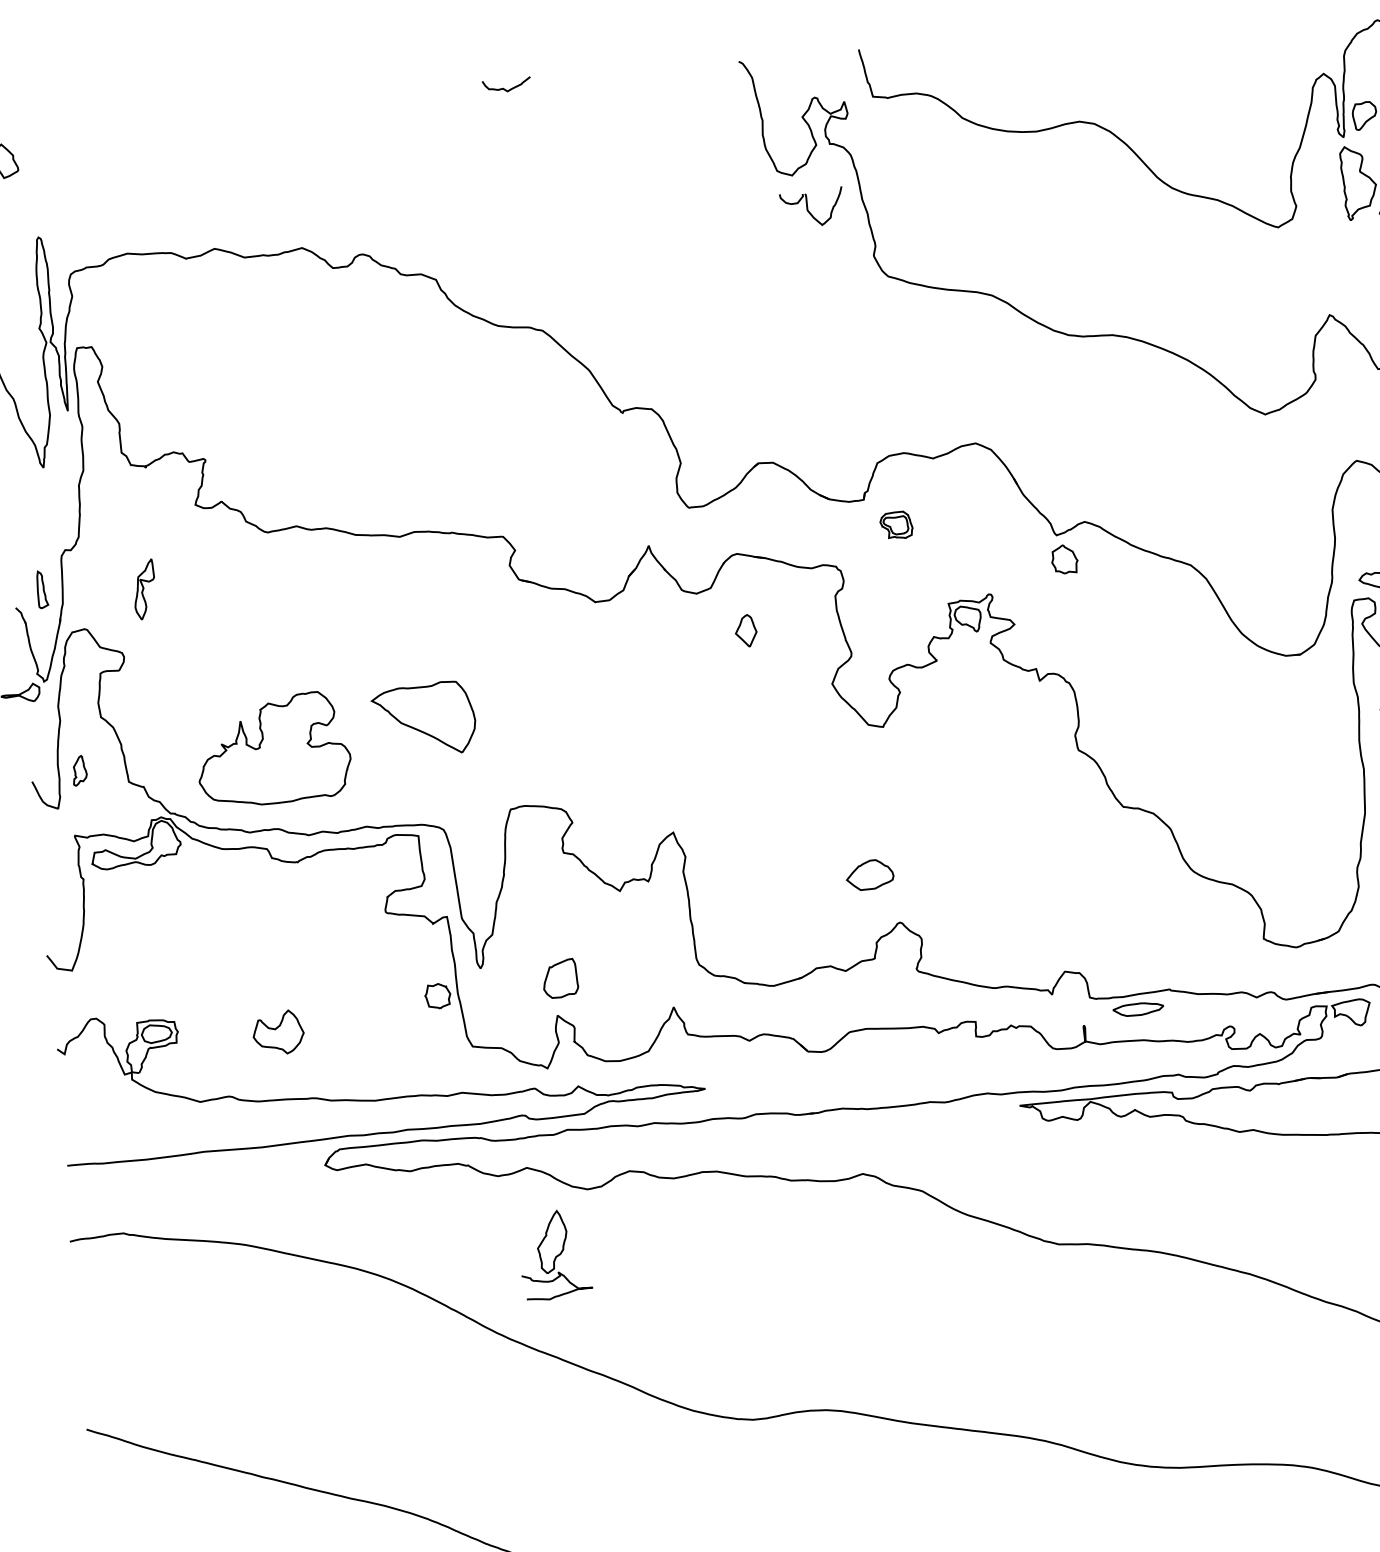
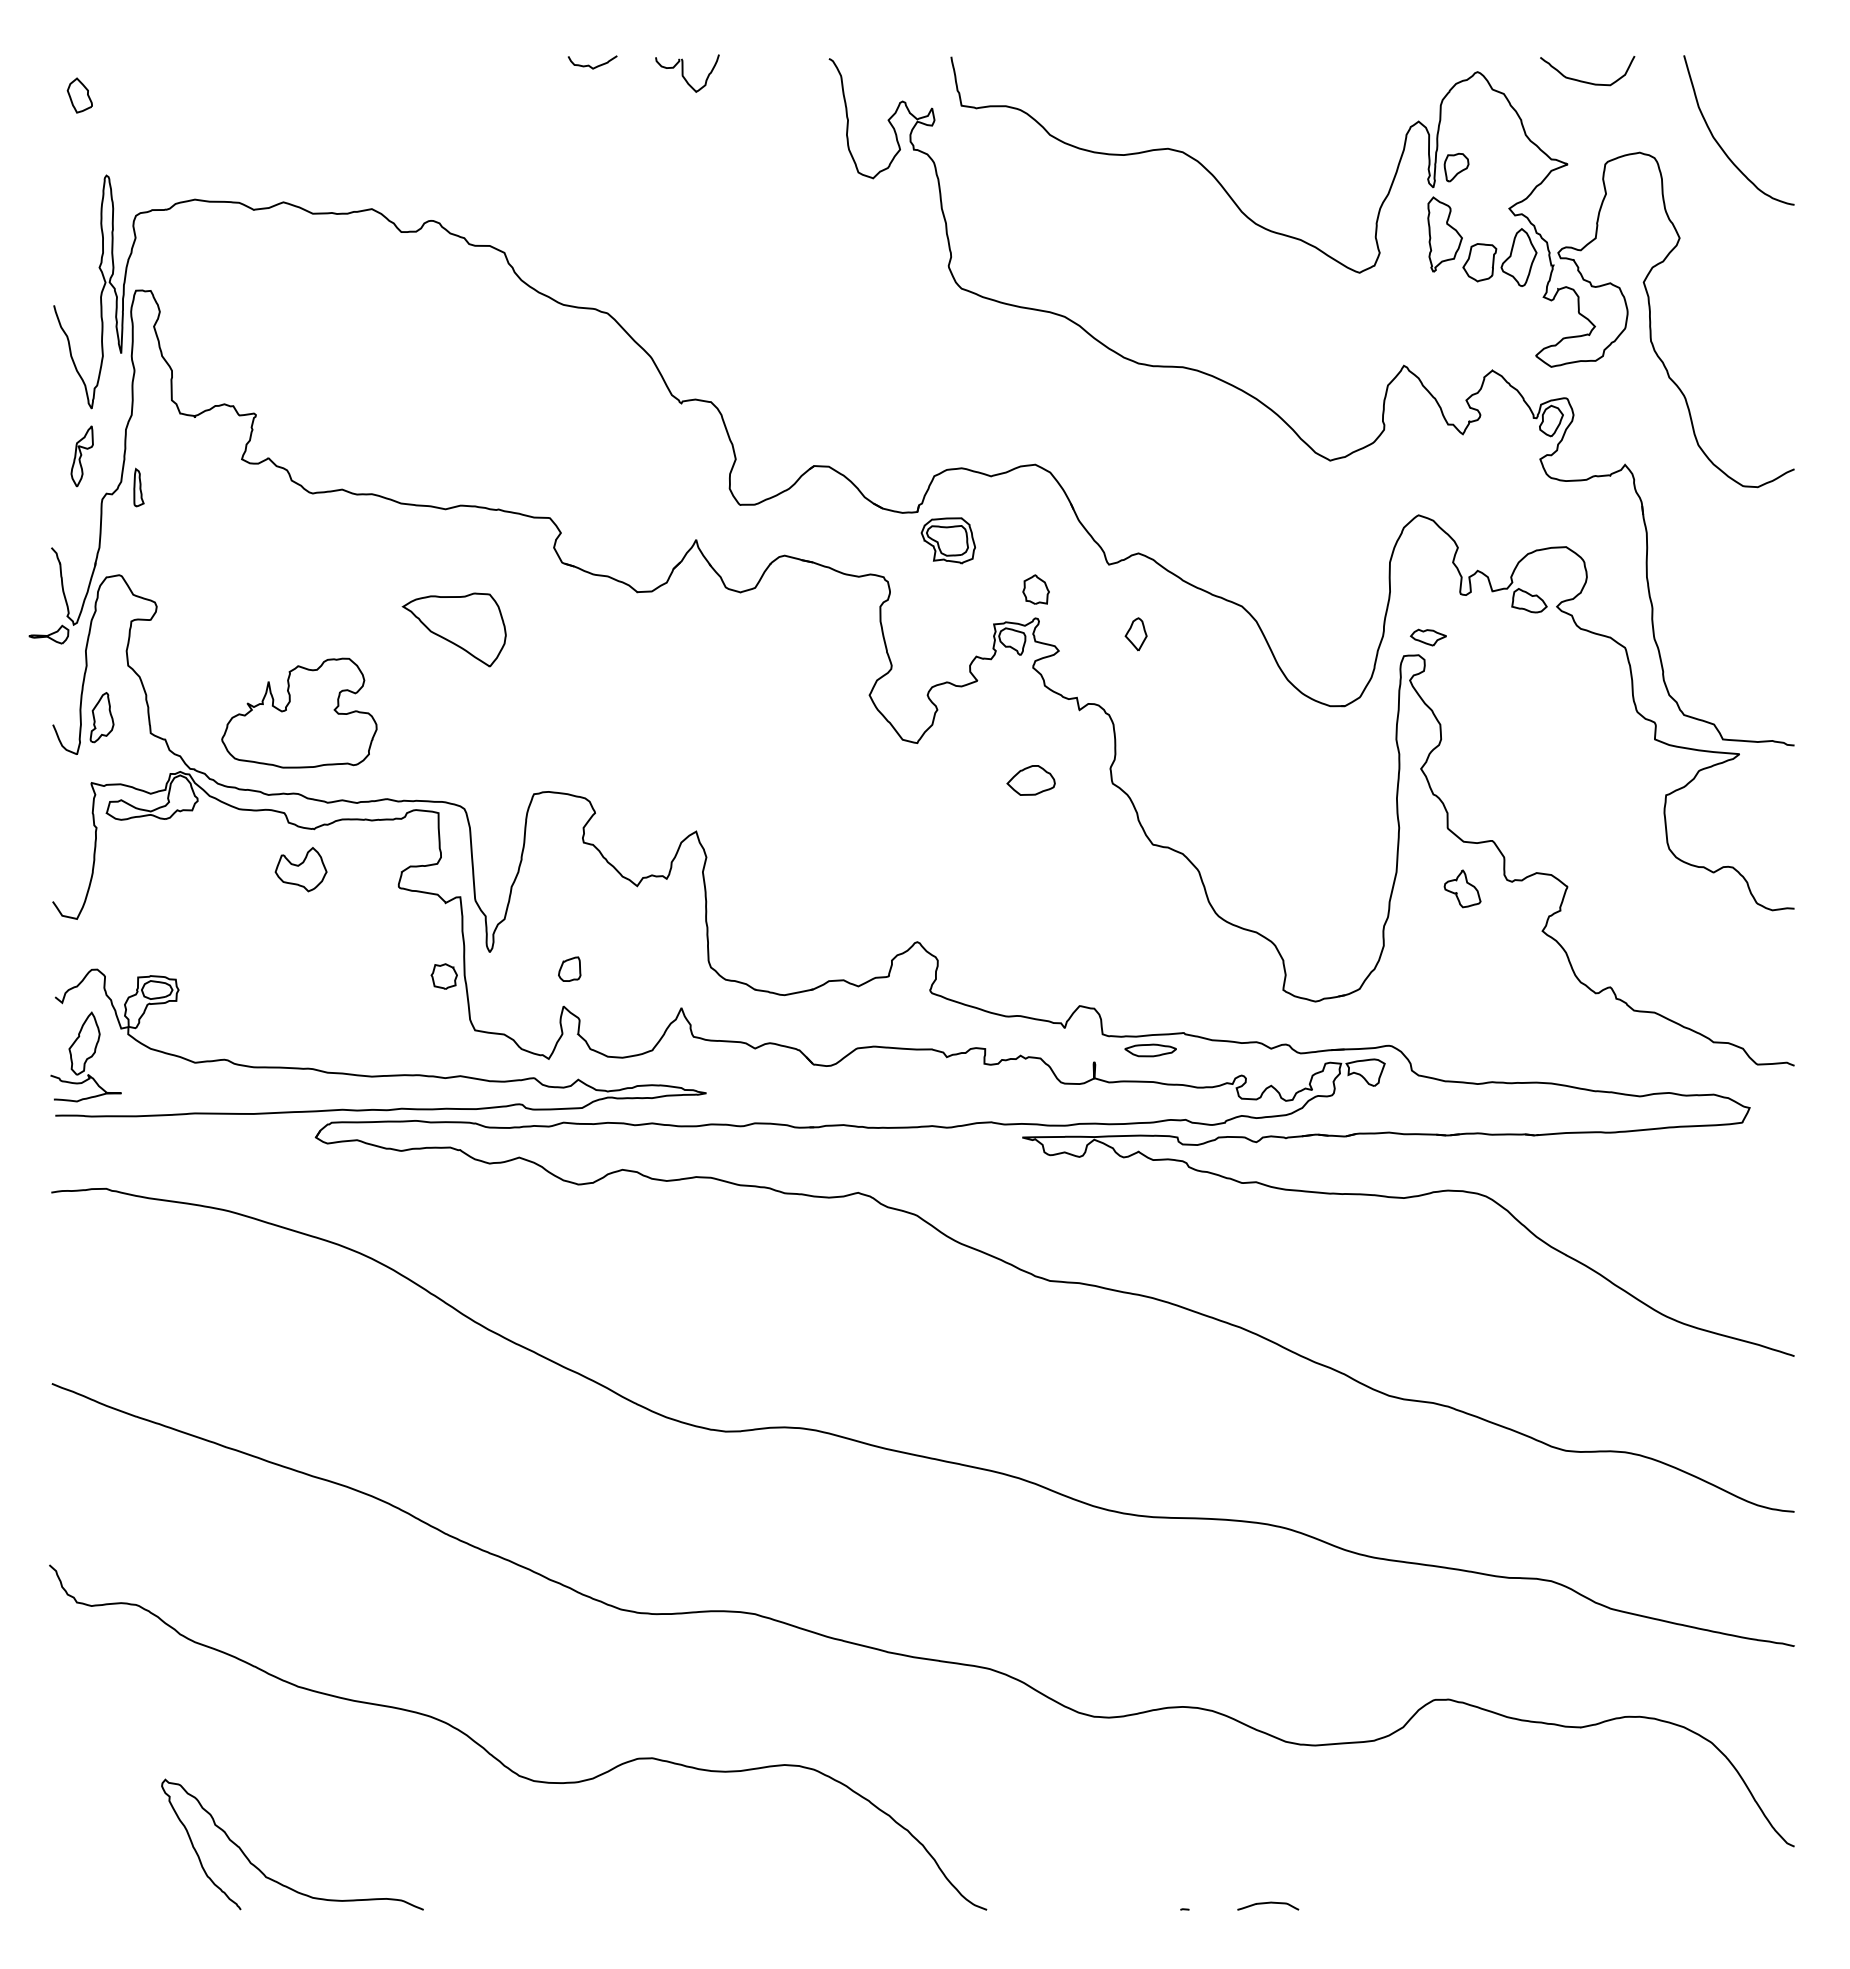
part: (812, 207) -> (687, 73), moved
part: (895, 525) -> (947, 540), size x1.67
part: (1064, 559) -> (1035, 589), moved
part: (41, 589) -> (138, 487), moved
part: (143, 589) -> (81, 456), moved
part: (745, 631) -> (1135, 634), moved
part: (423, 719) -> (453, 629), moved
part: (79, 770) -> (101, 717), size x1.67
part: (869, 875) -> (1030, 780), moved
part: (560, 977) -> (569, 968), size x0.62
part: (277, 1032) -> (300, 869), moved
part: (554, 1254) -> (85, 1056), moved

